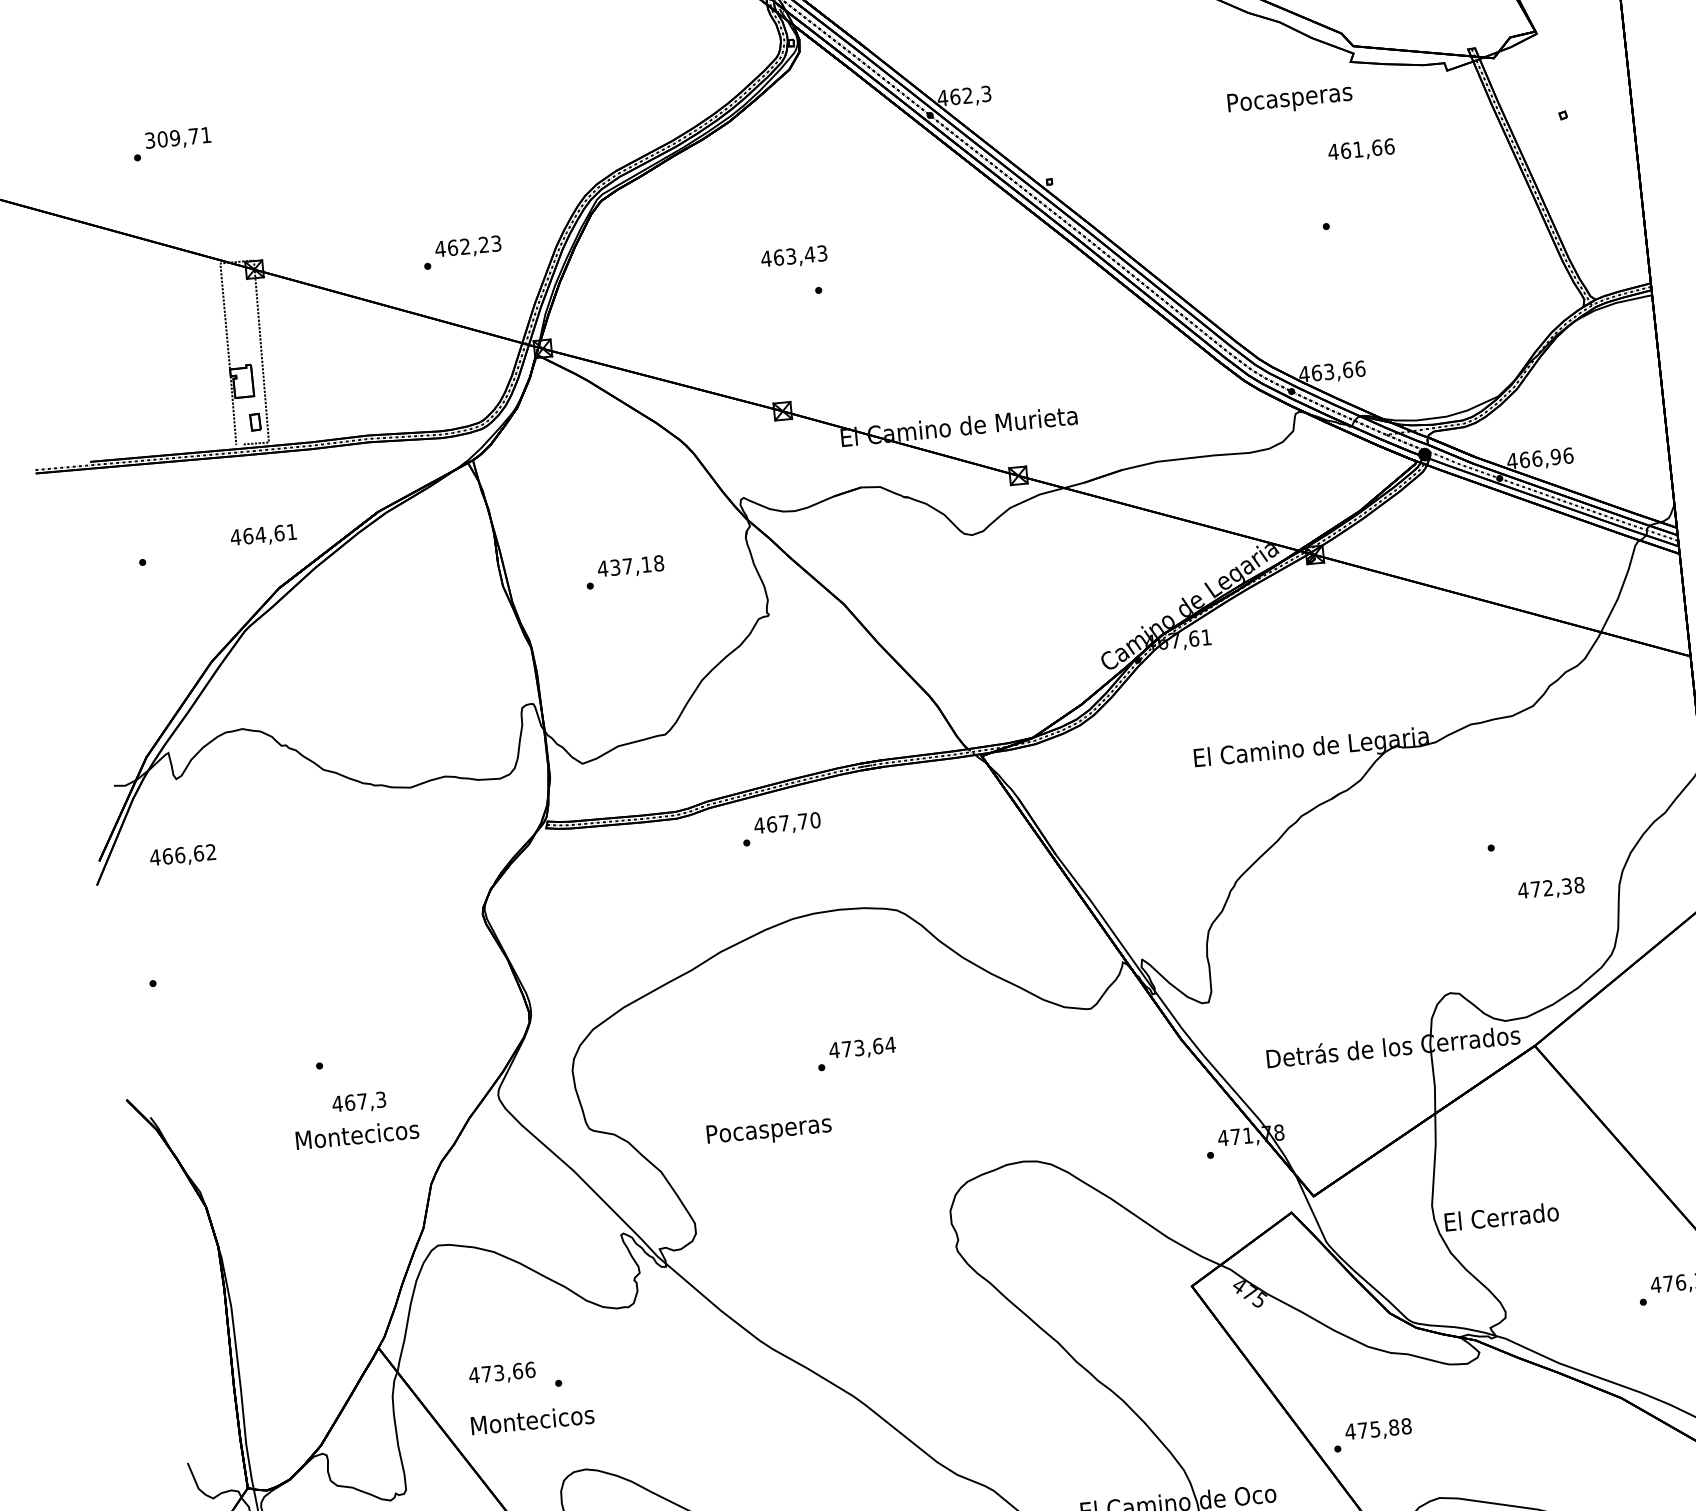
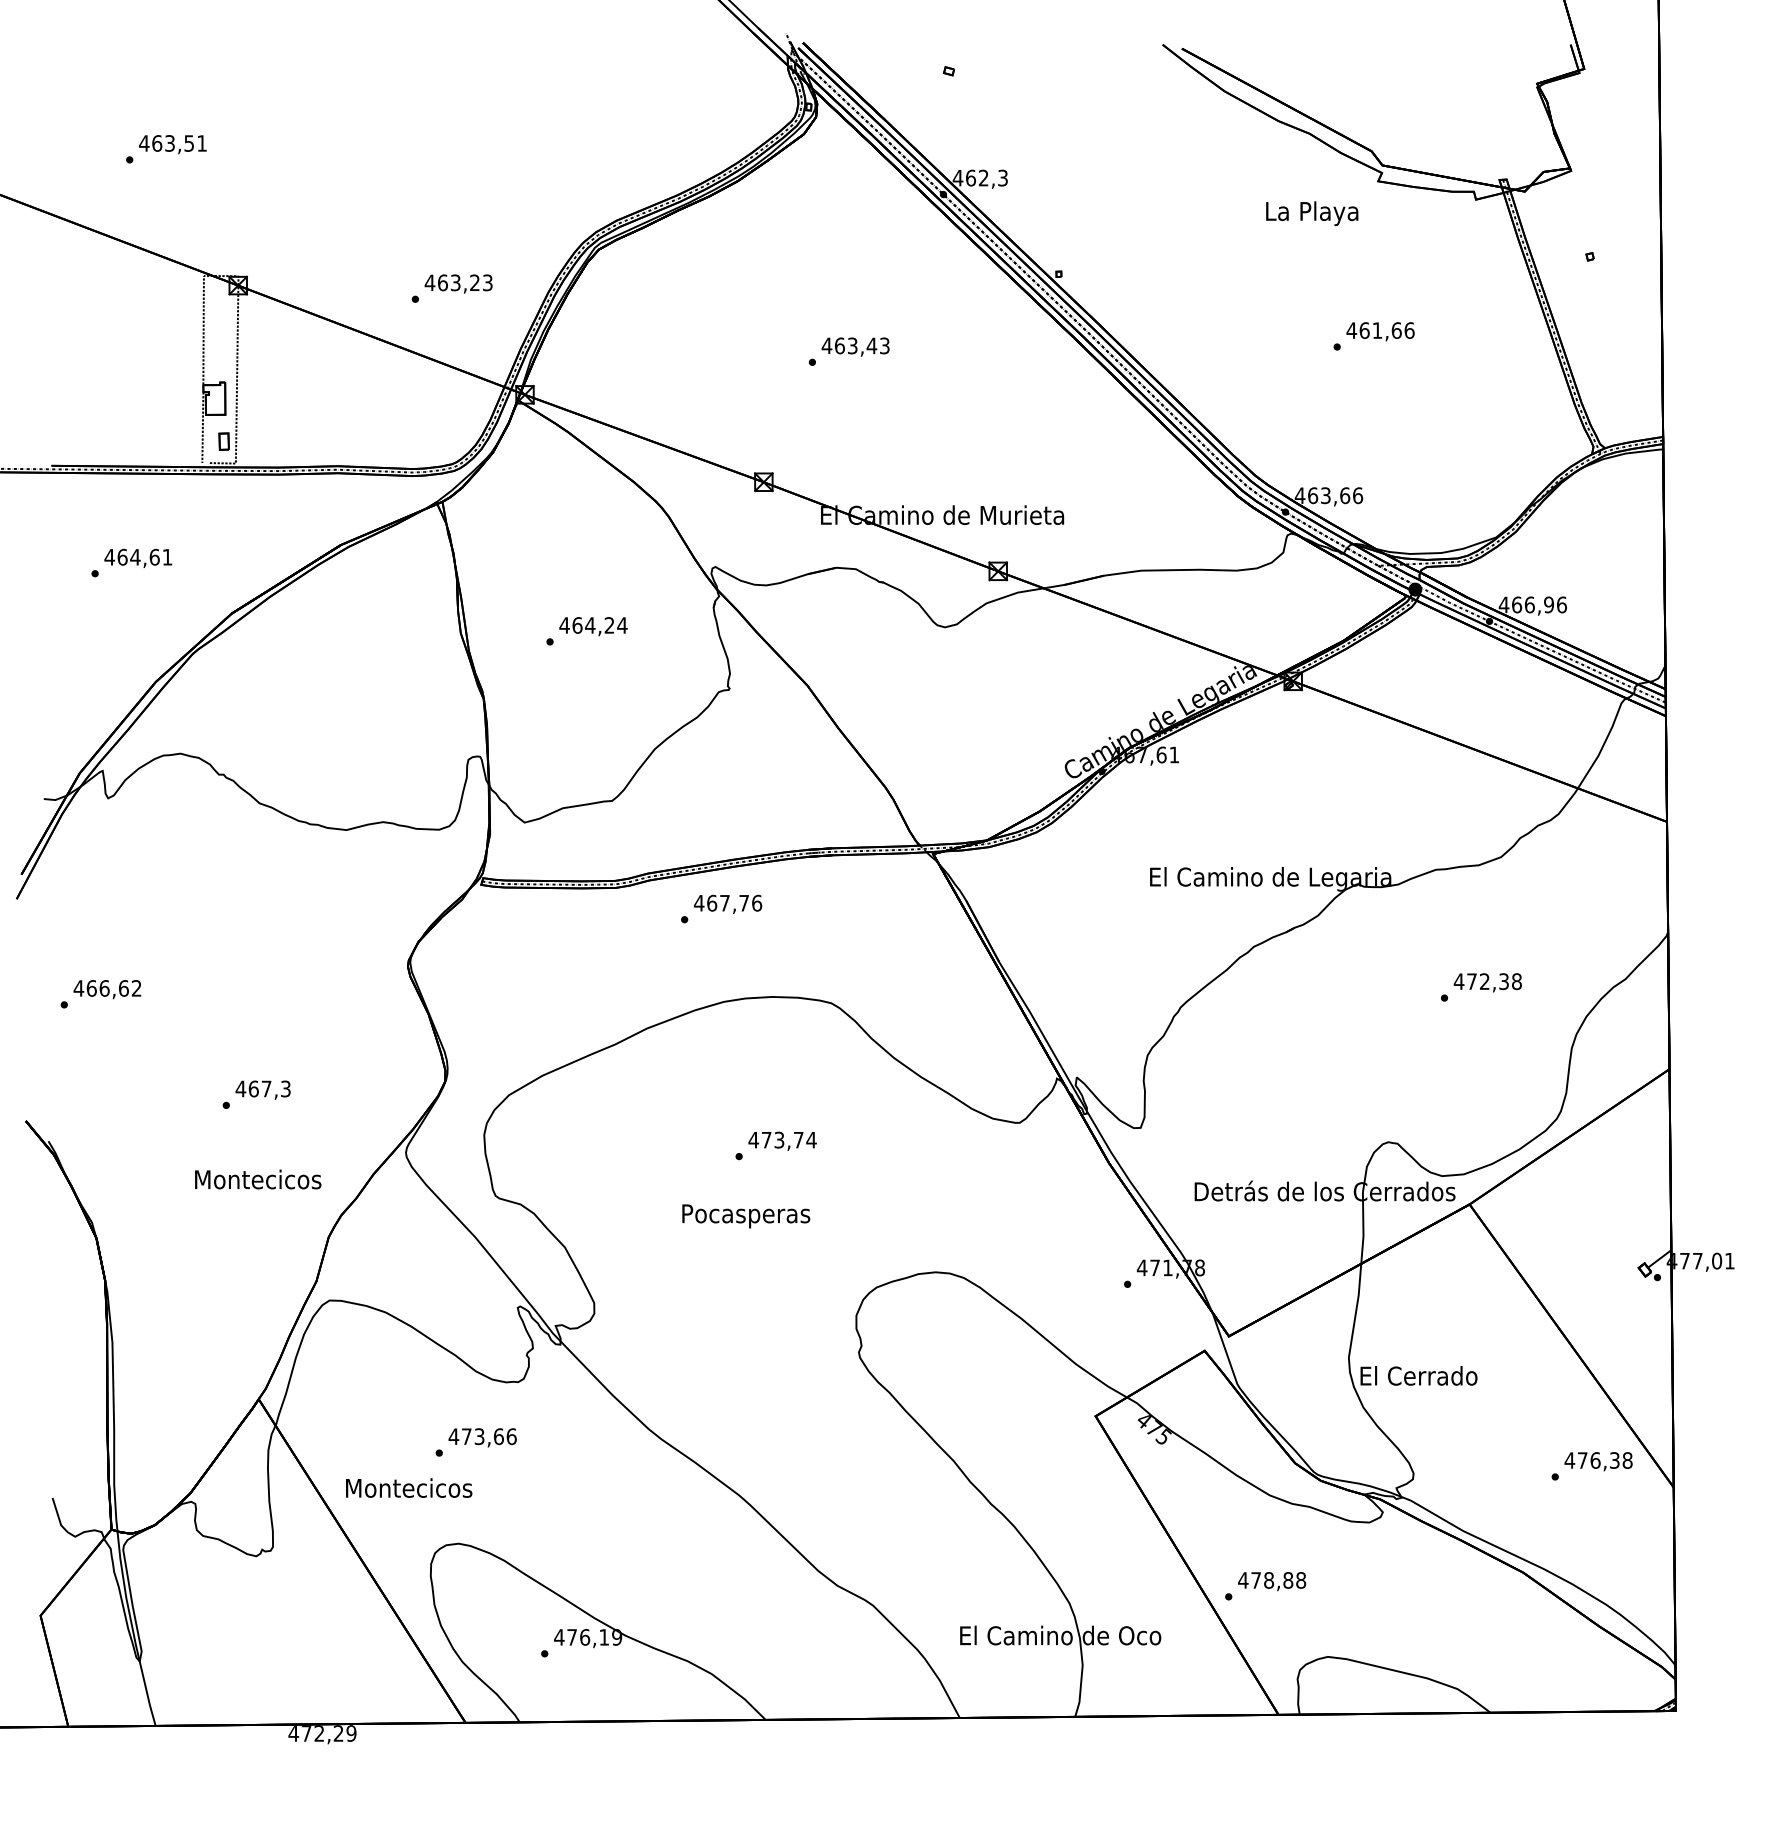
text: (1289, 99) -> (1312, 213), Pocasperas -> La Playa
text: (171, 138) -> (166, 143), 309,71 -> 463,51
text: (1361, 150) -> (1380, 331), moved
text: (465, 246) -> (455, 282), 462,23 -> 463,23
text: (794, 256) -> (855, 346), moved
text: (263, 534) -> (138, 557), moved
text: (636, 565) -> (599, 625), 437,18 -> 464,24
text: (815, 819) -> (757, 902), 467,70 -> 467,76
text: (183, 855) -> (107, 989), moved
text: (1550, 888) -> (1487, 982), moved
text: (877, 1045) -> (798, 1139), 473,64 -> 473,74
text: (358, 1102) -> (262, 1089), moved
text: (769, 1131) -> (746, 1216), moved
text: (502, 1373) -> (482, 1437), moved
text: (1375, 1429) -> (1269, 1580), 475,88 -> 478,88

